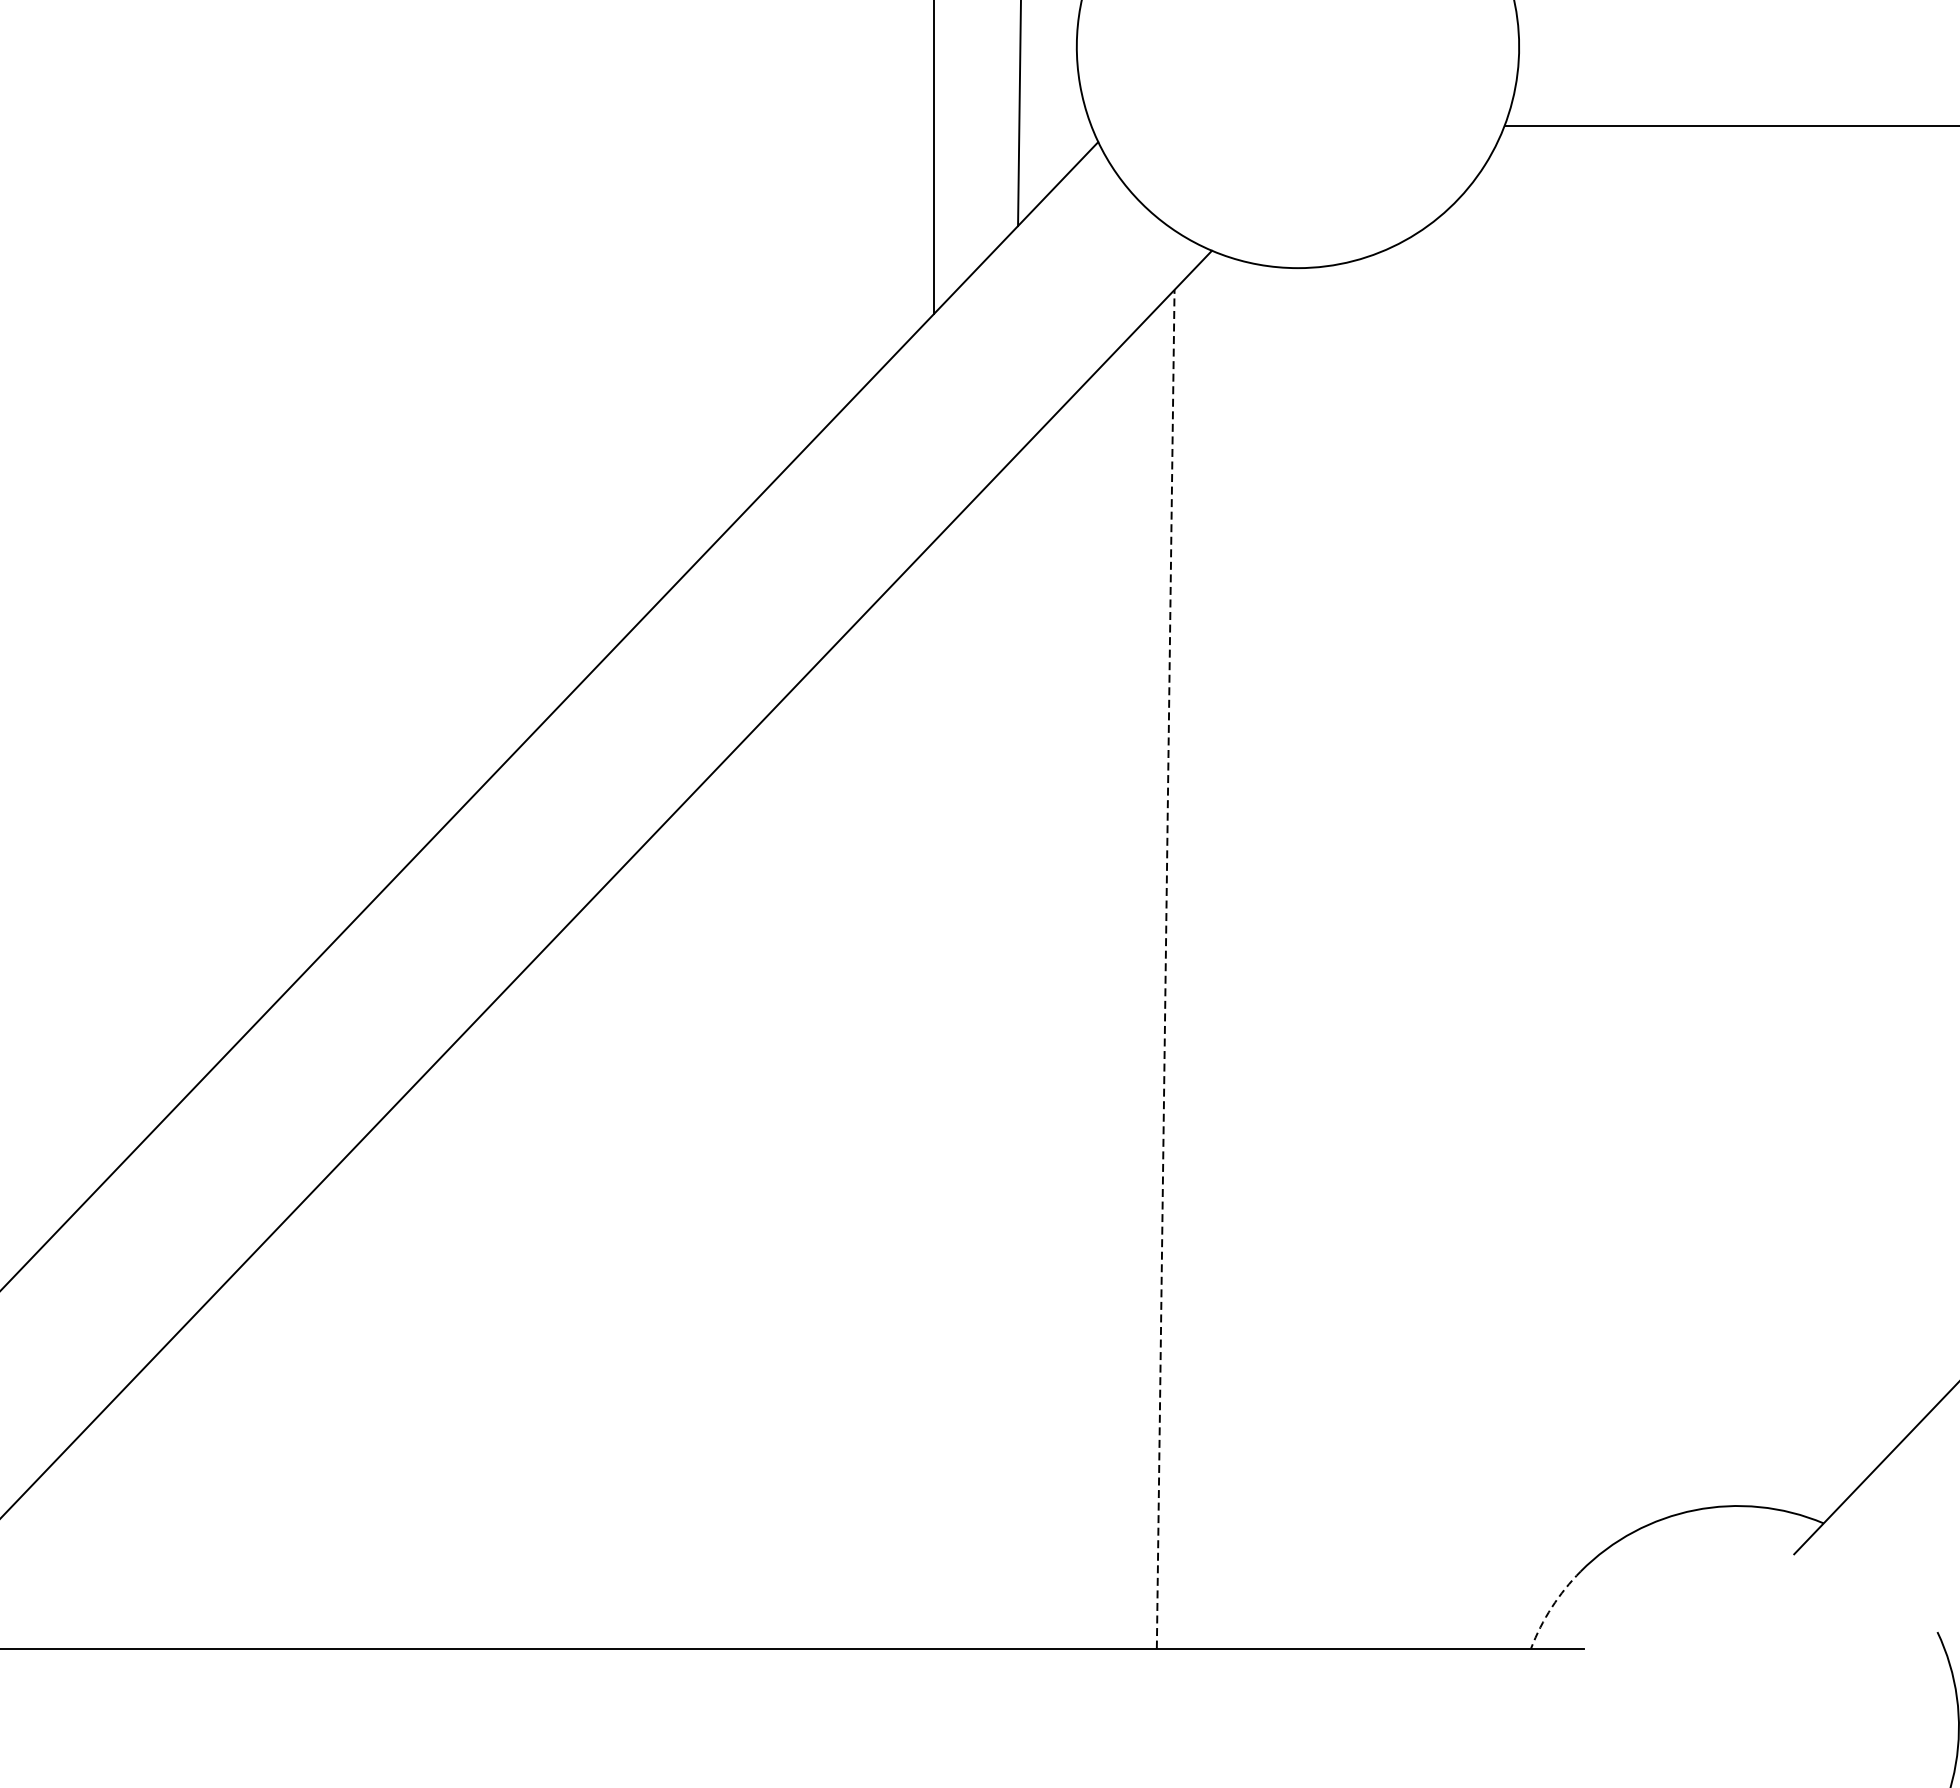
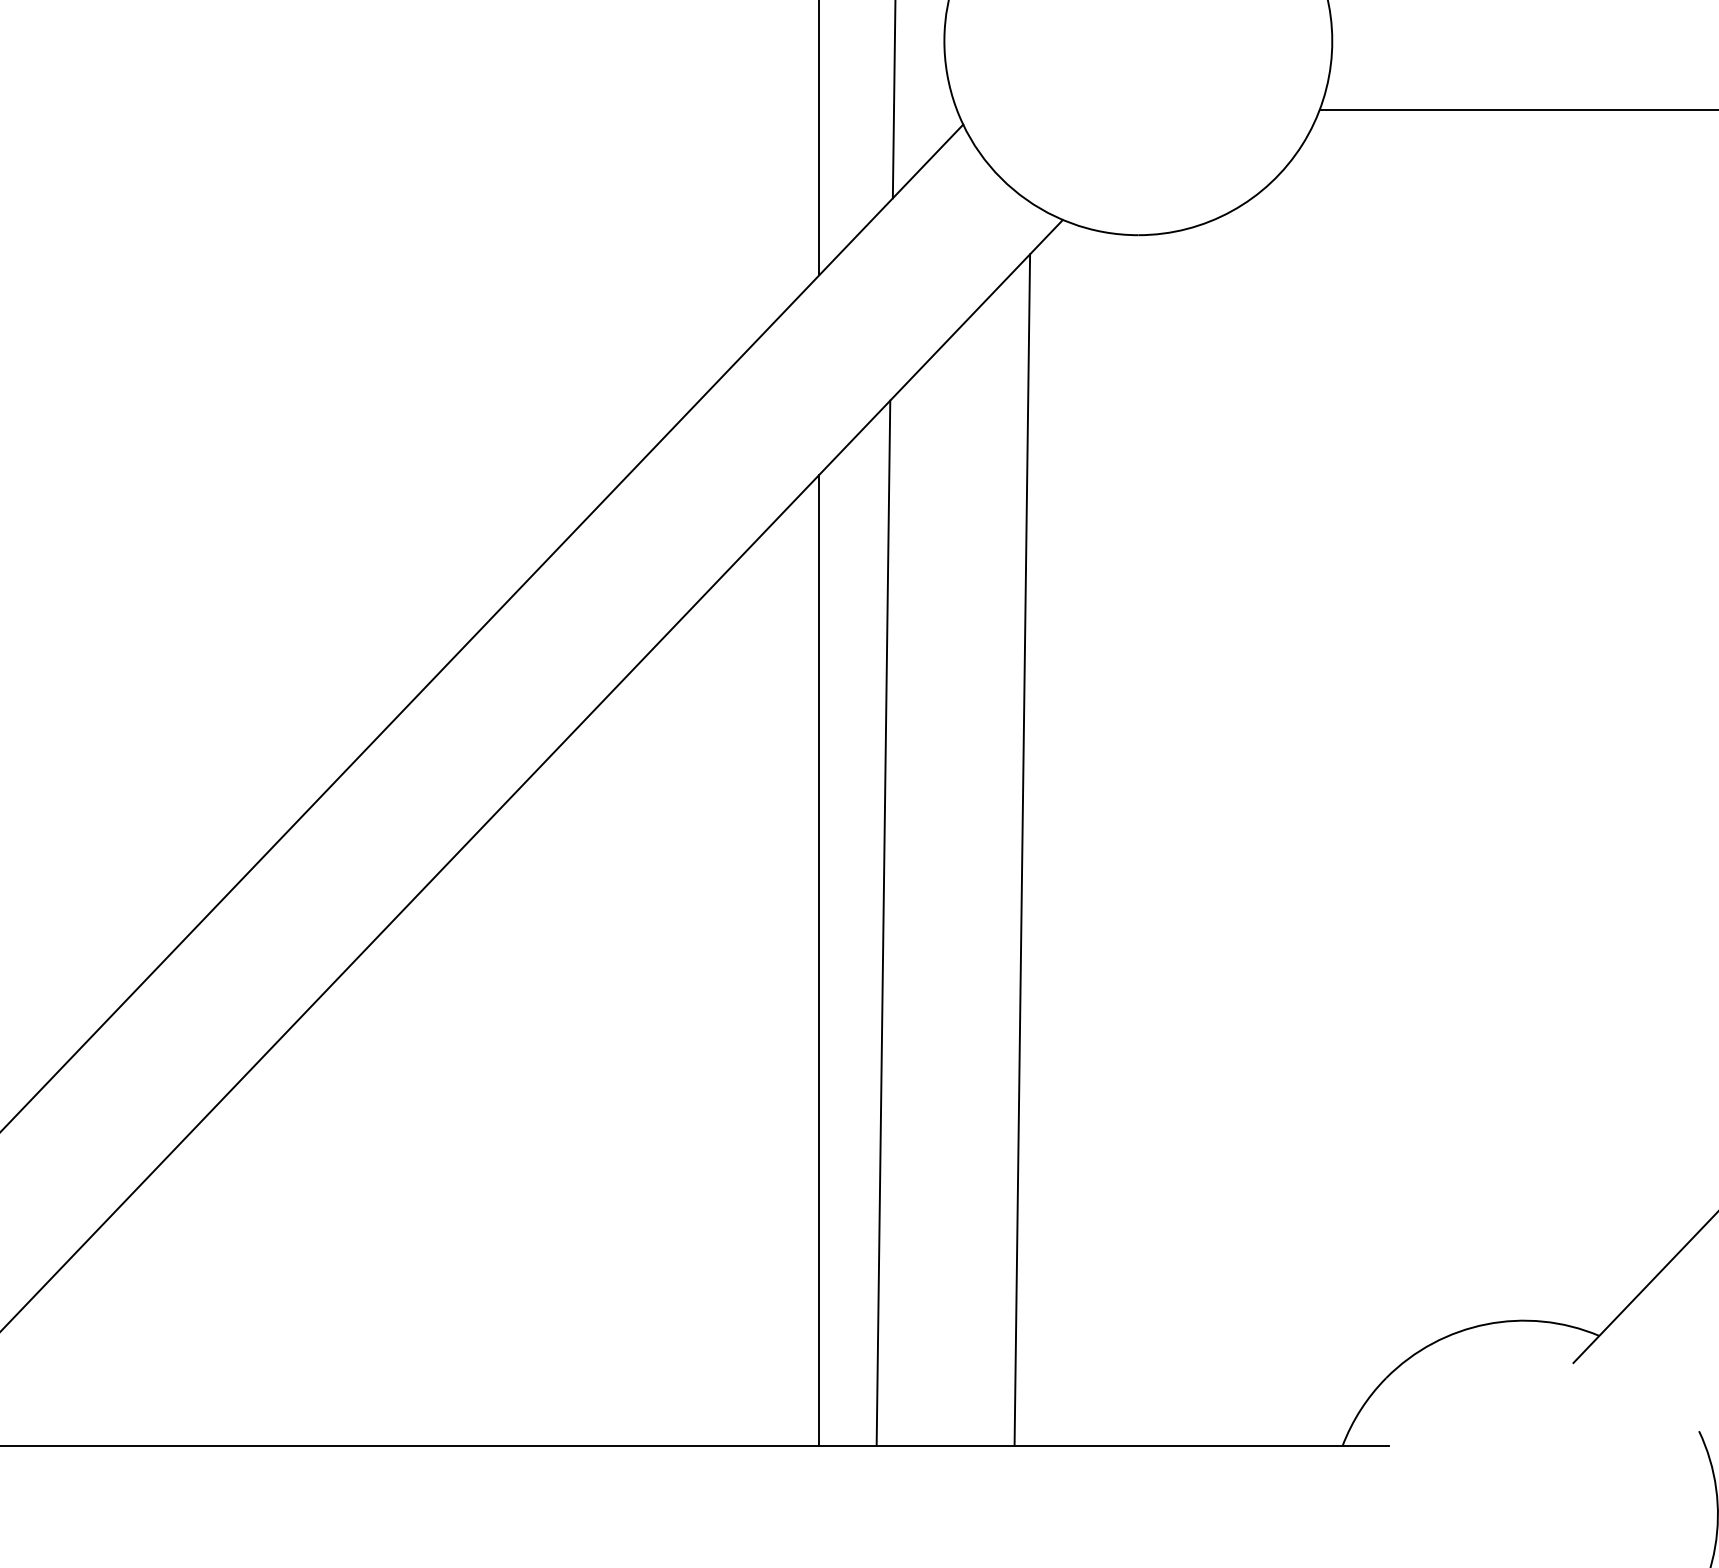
line: (1165, 969) -> (1022, 850), dashed -> solid
line: (1007, 1051) -> (883, 922), added
line: (934, 1095) -> (819, 960), added
arc: (1551, 1607) -> (1360, 1409), dashed -> solid

